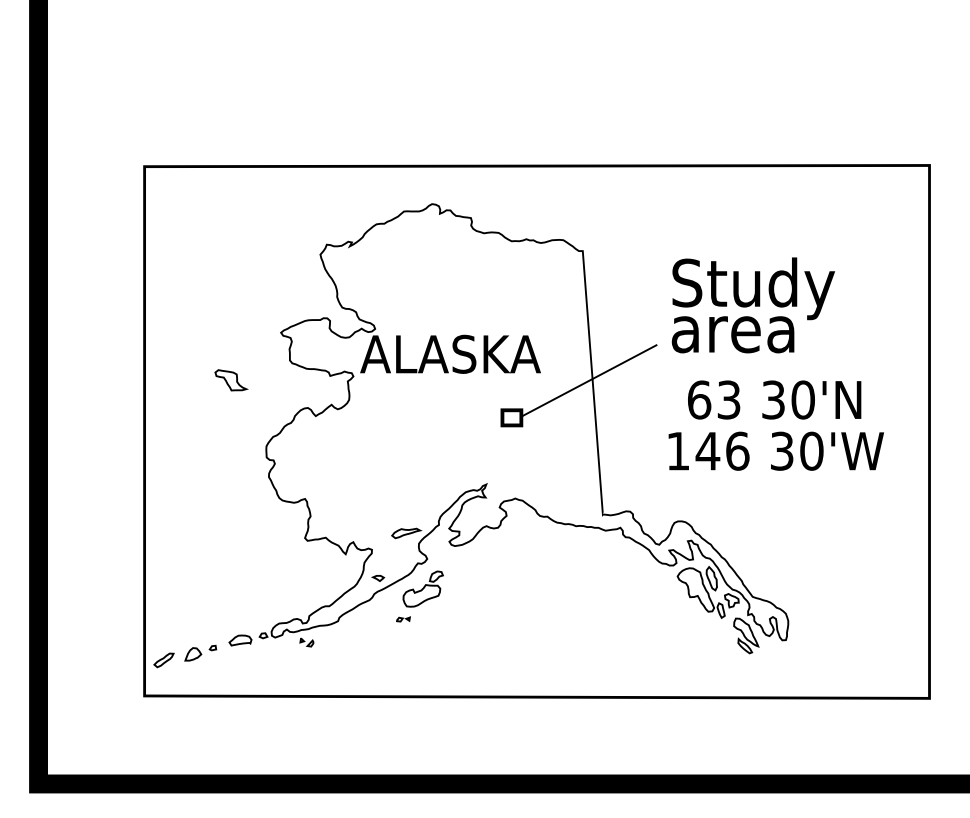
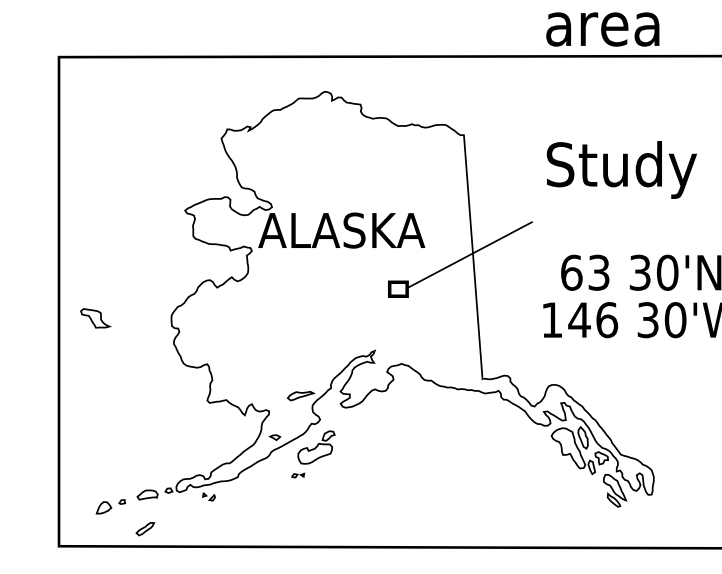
text: (732, 334) -> (602, 29), moved
part: (231, 380) -> (95, 318), moved
part: (163, 660) -> (144, 529), moved

